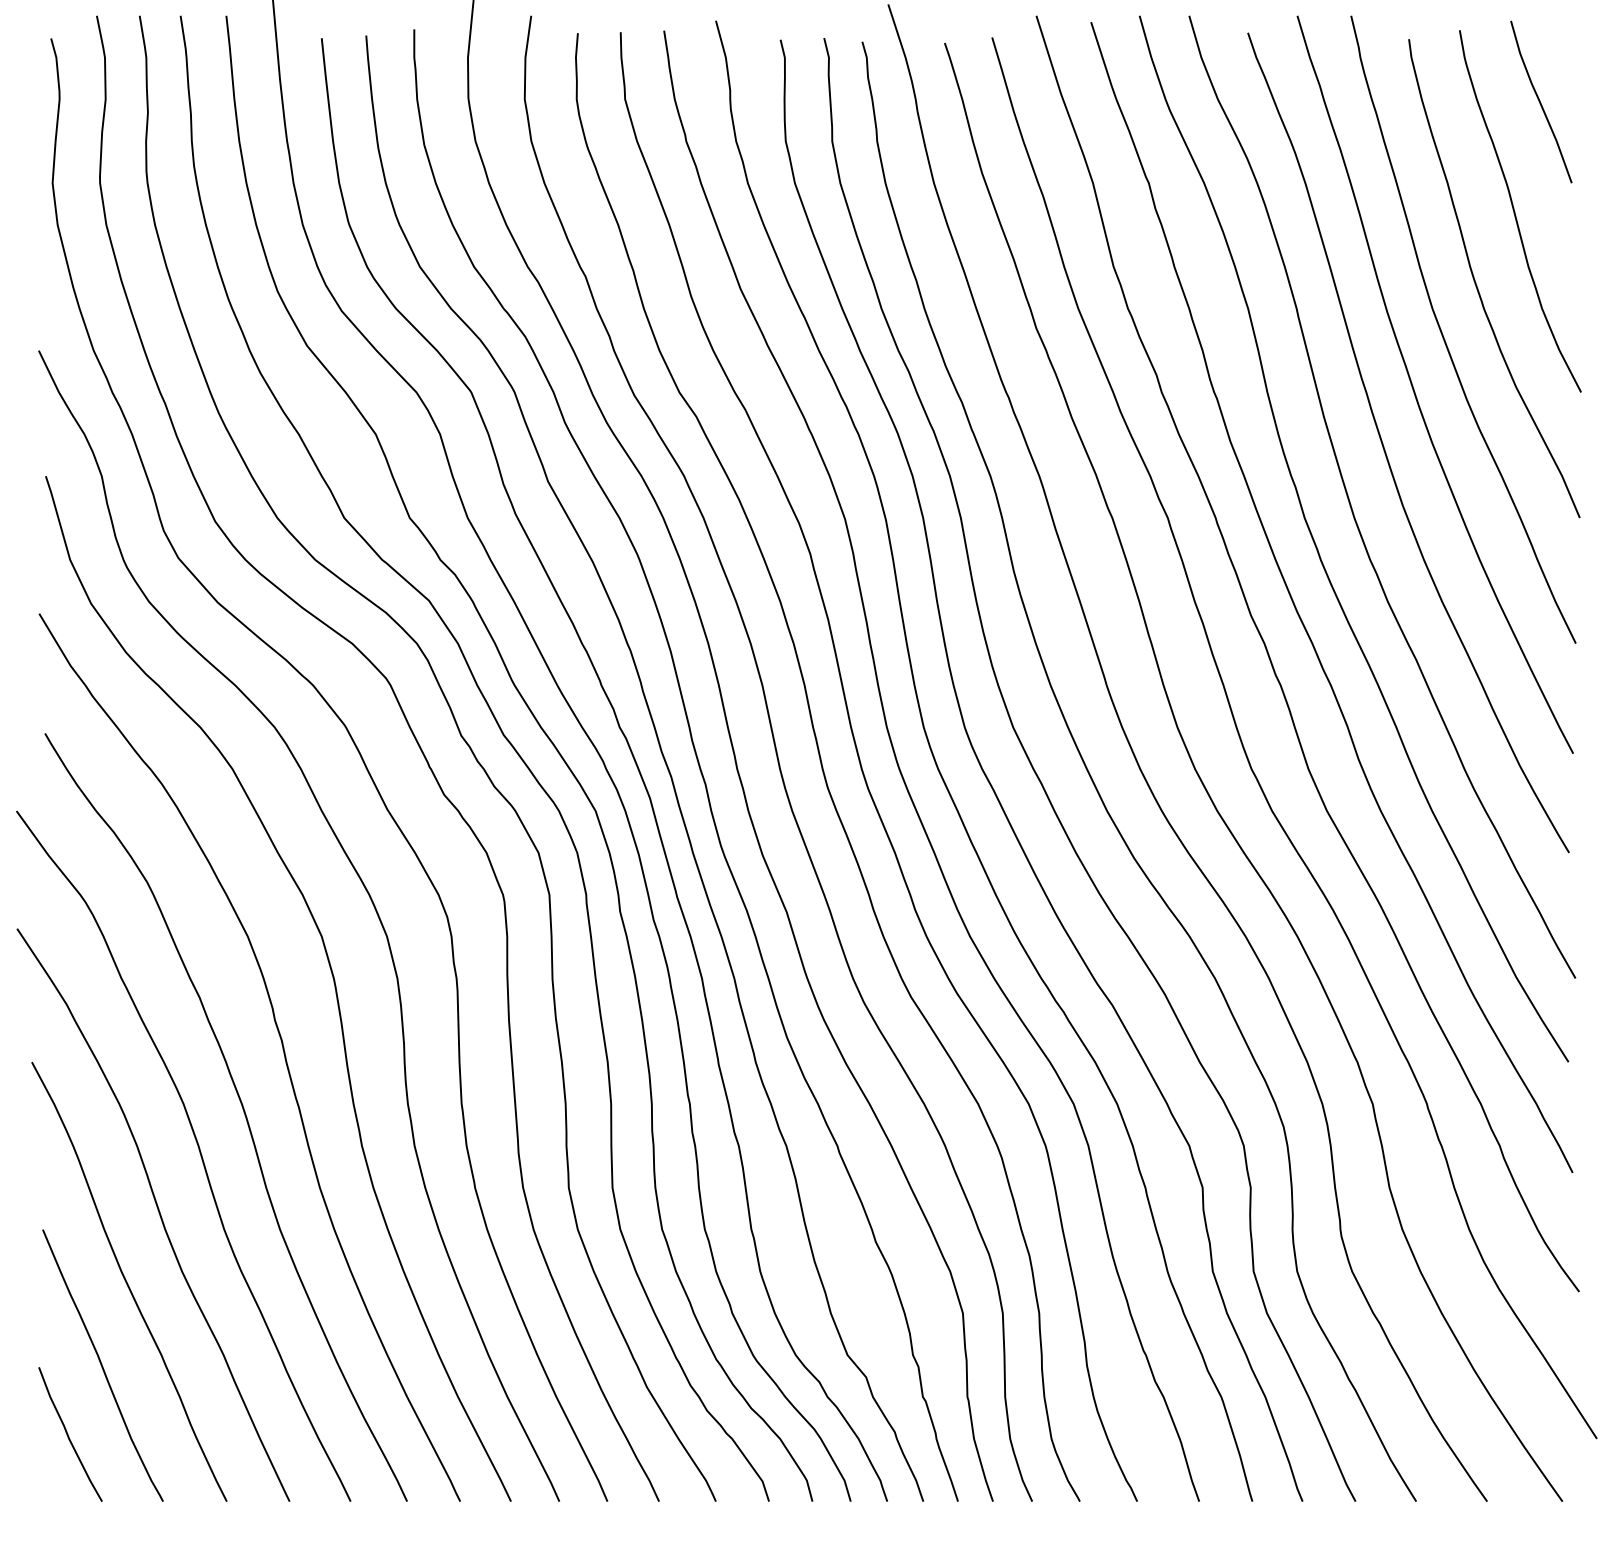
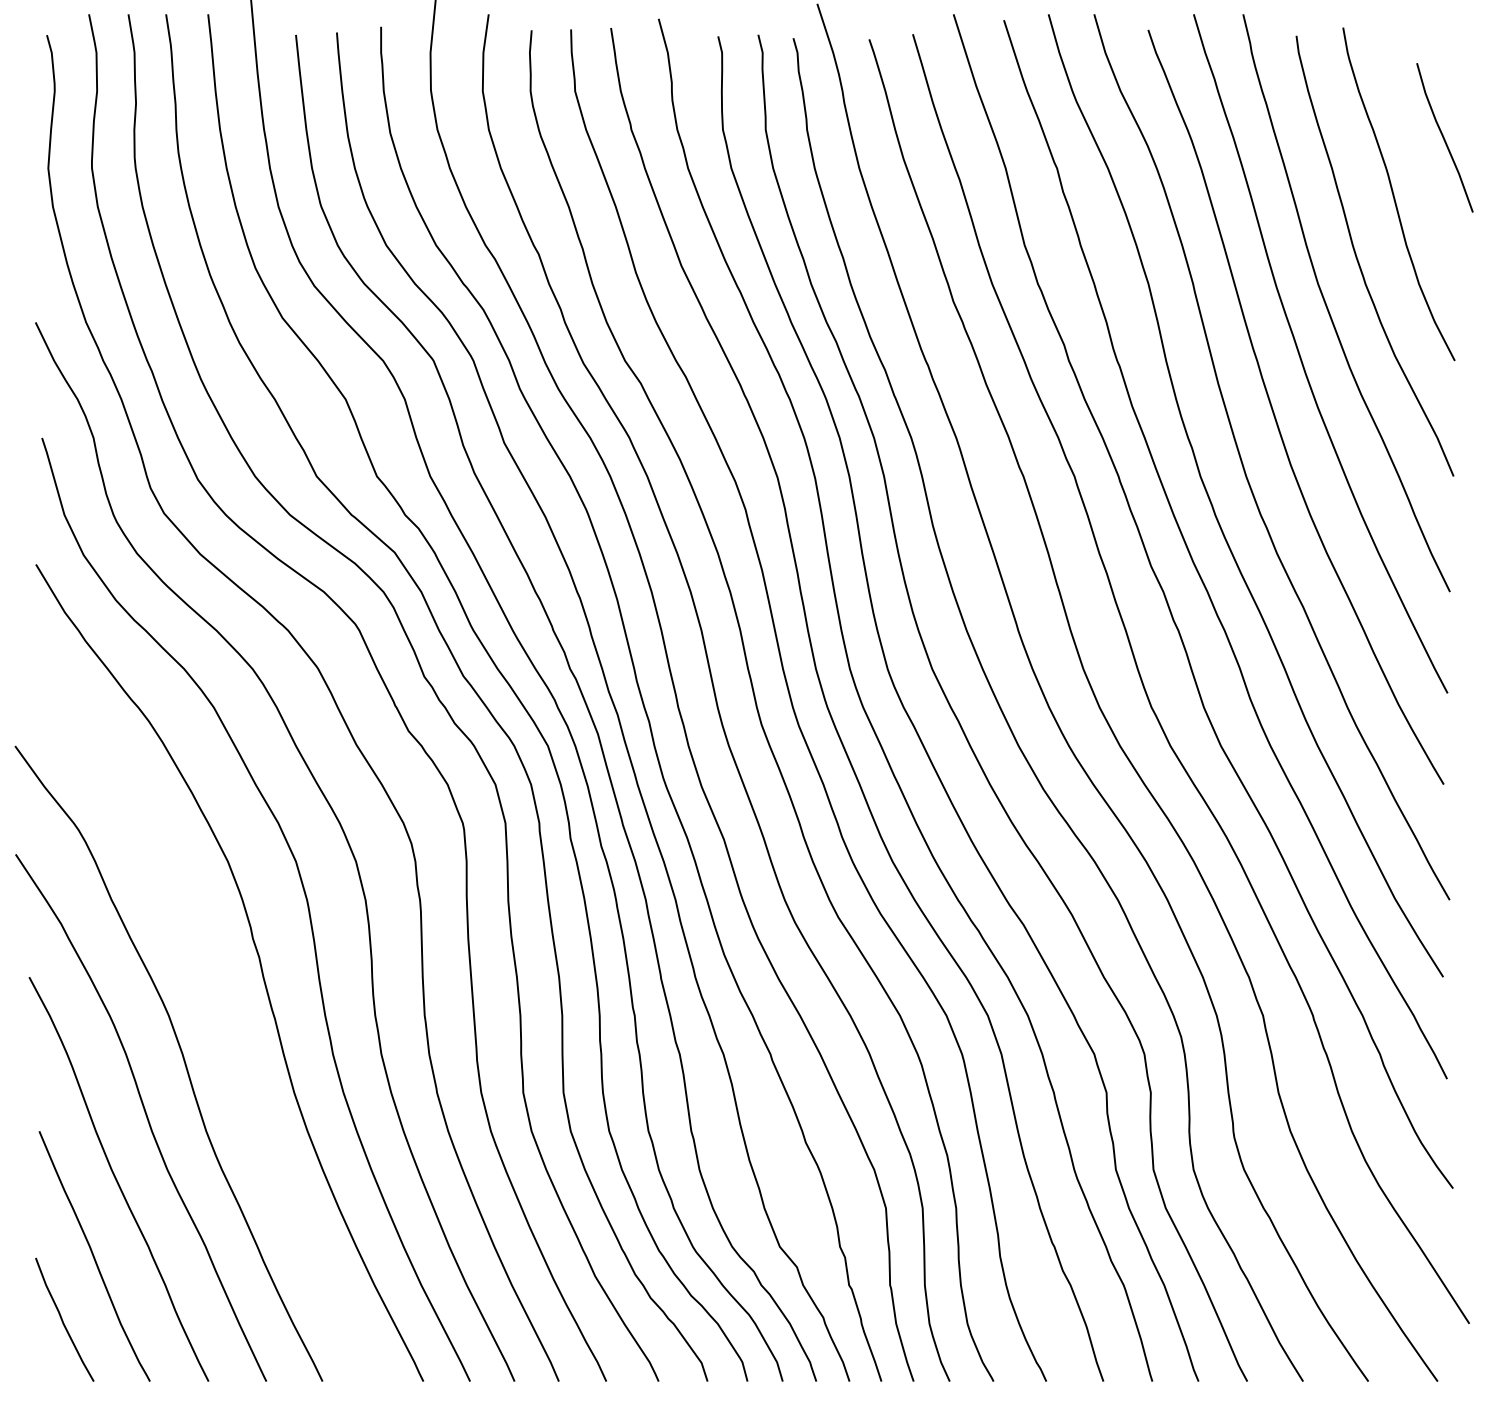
curve: (1540, 101) -> (1444, 137), moved
curve: (243, 1112) -> (223, 1023), removed

